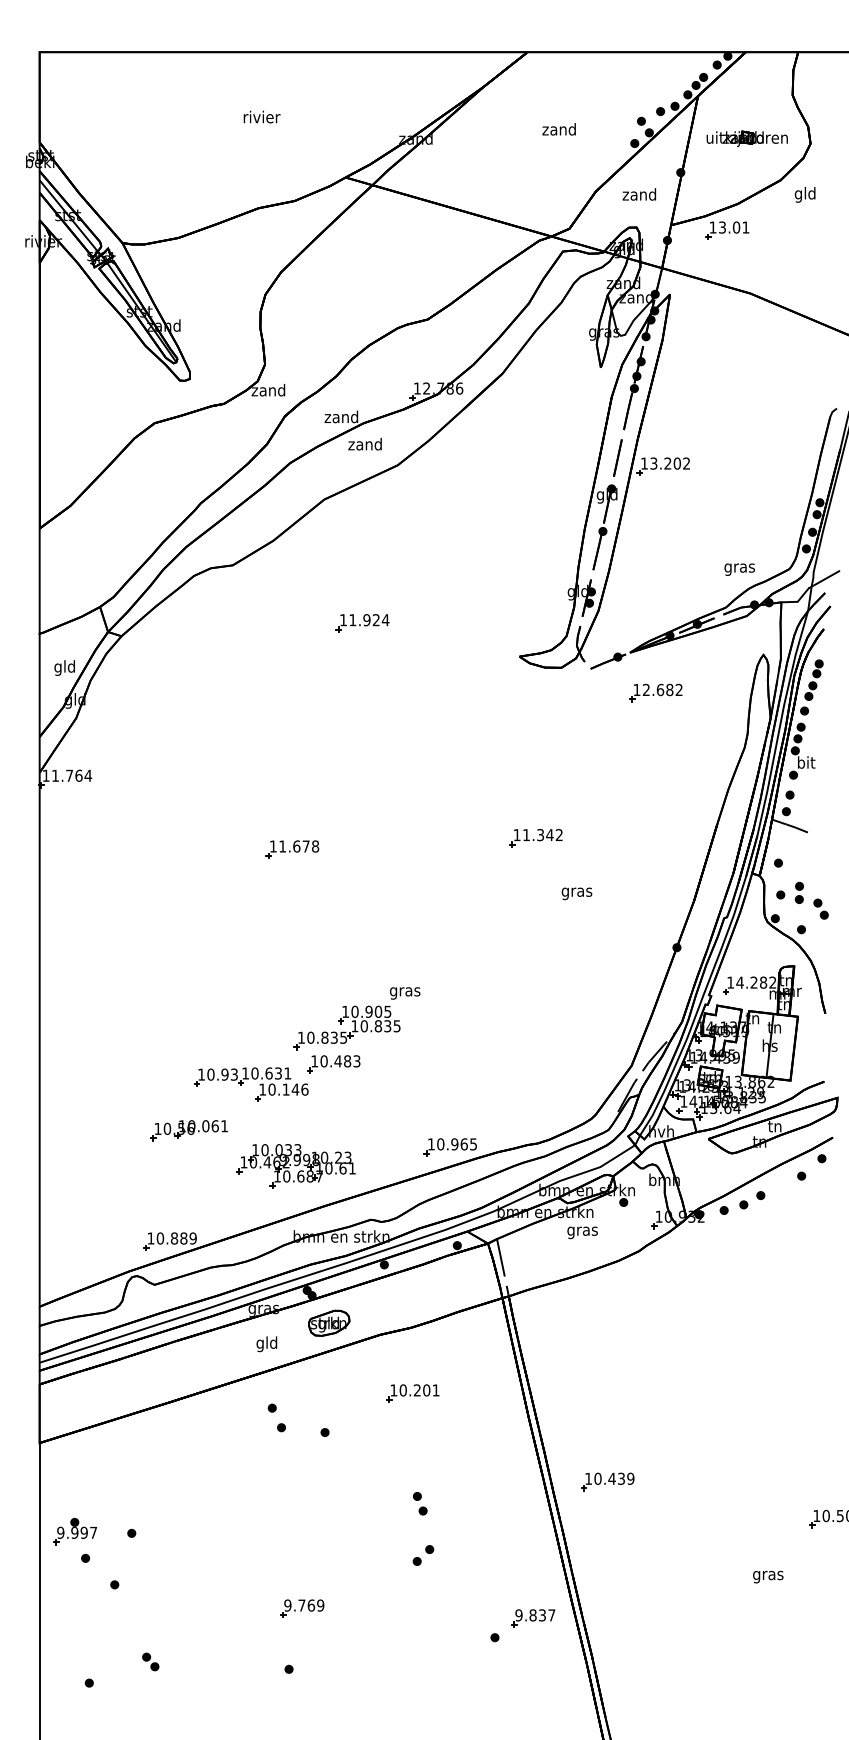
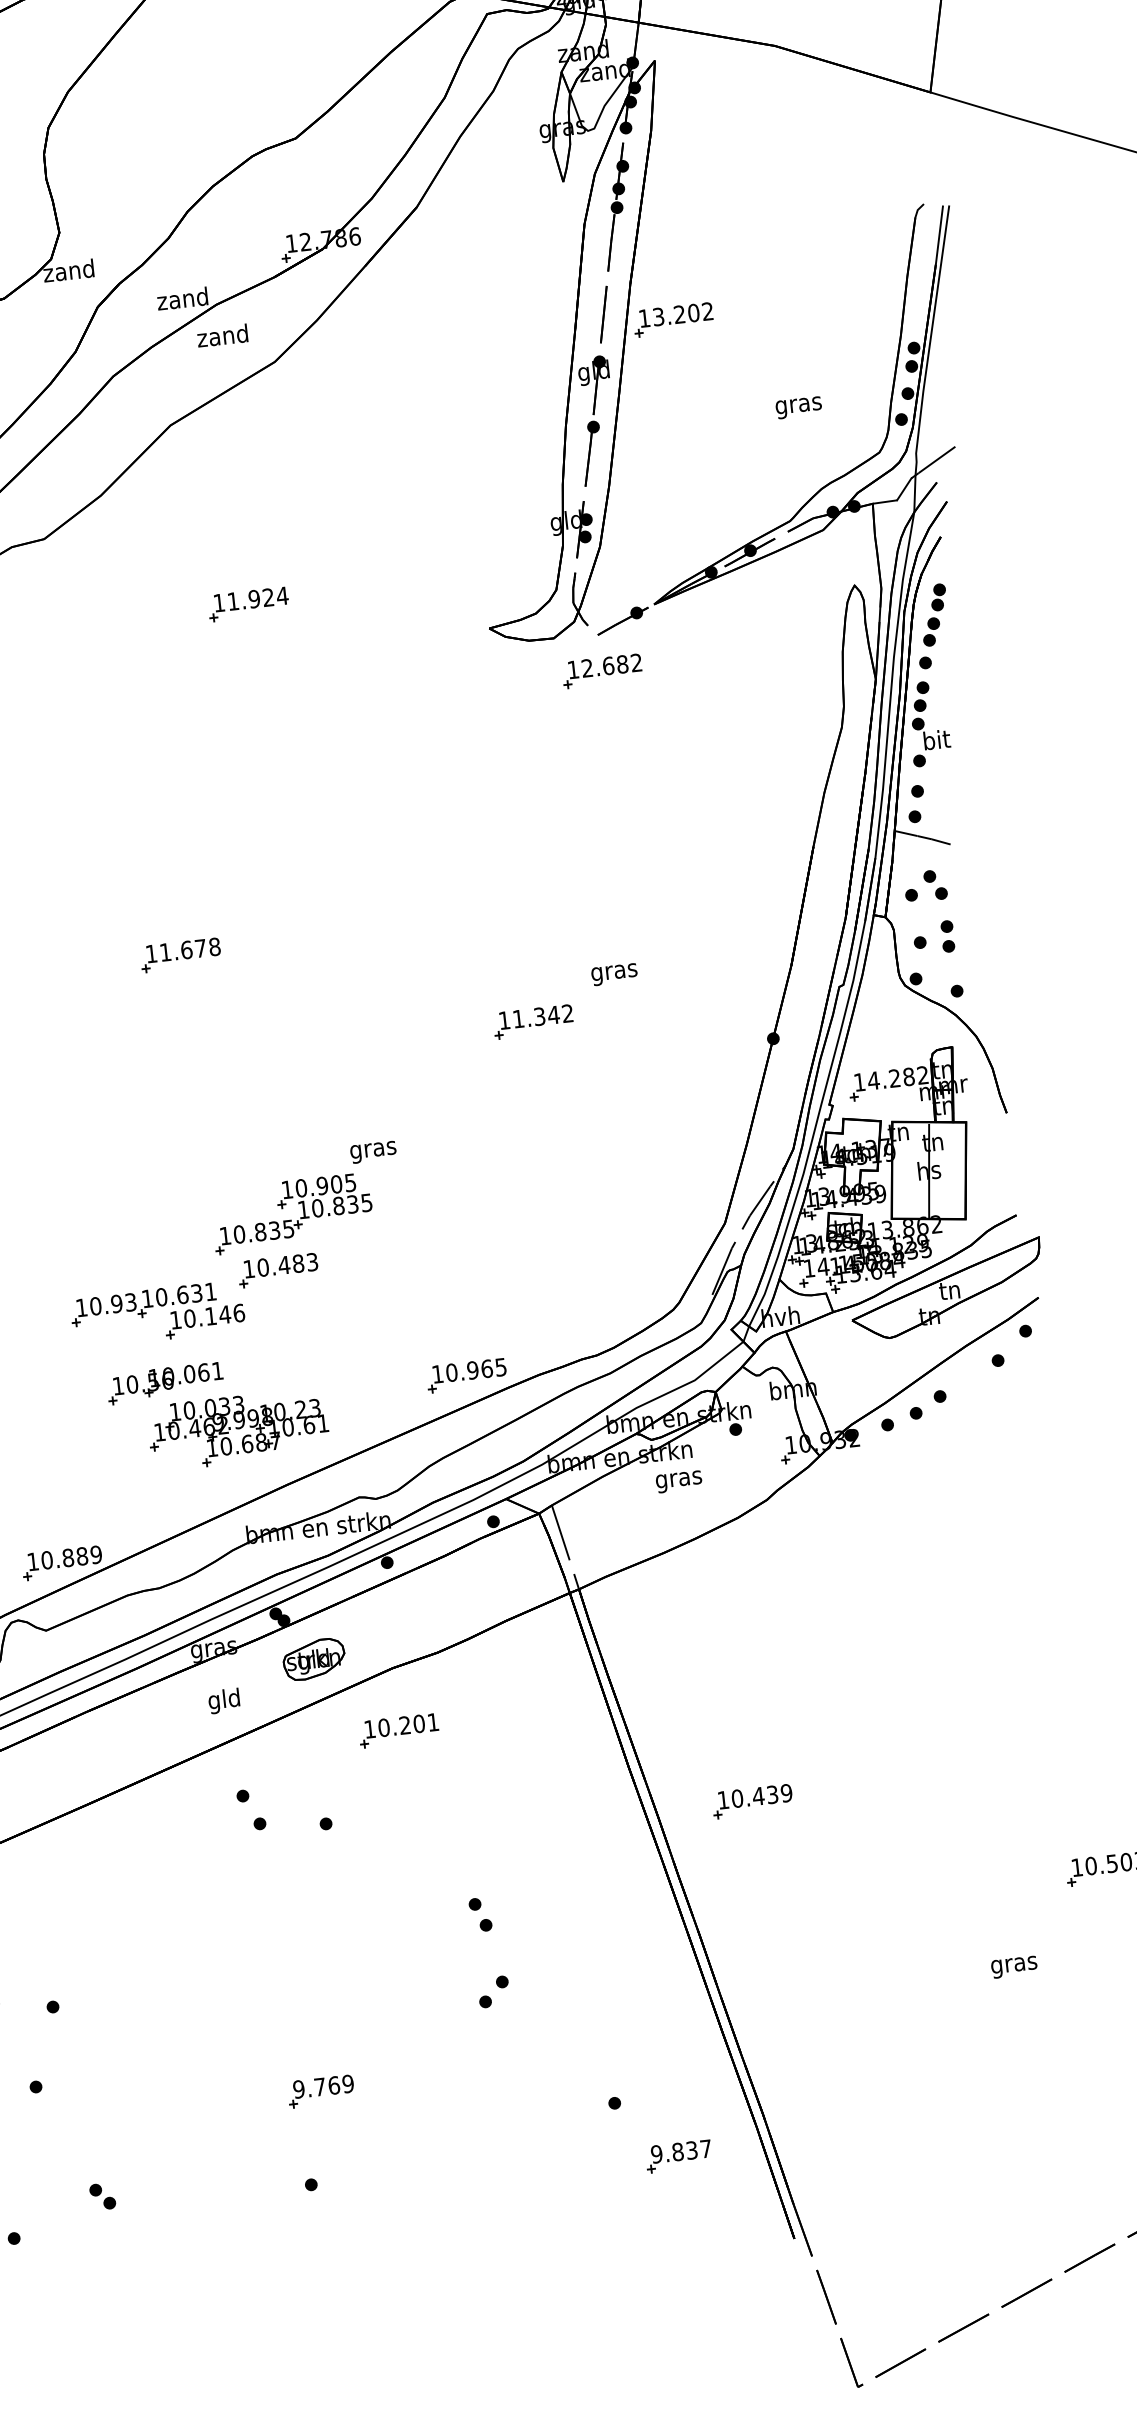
text: (739, 569) -> (798, 407), moved
part: (655, 692) -> (601, 670), moved
part: (535, 838) -> (532, 1022), moved
part: (820, 908) -> (934, 884), moved
part: (188, 1130) -> (164, 1383), moved
part: (412, 1393) -> (398, 1730), moved
part: (607, 1481) -> (752, 1801), moved
part: (533, 1618) -> (679, 2156), moved

